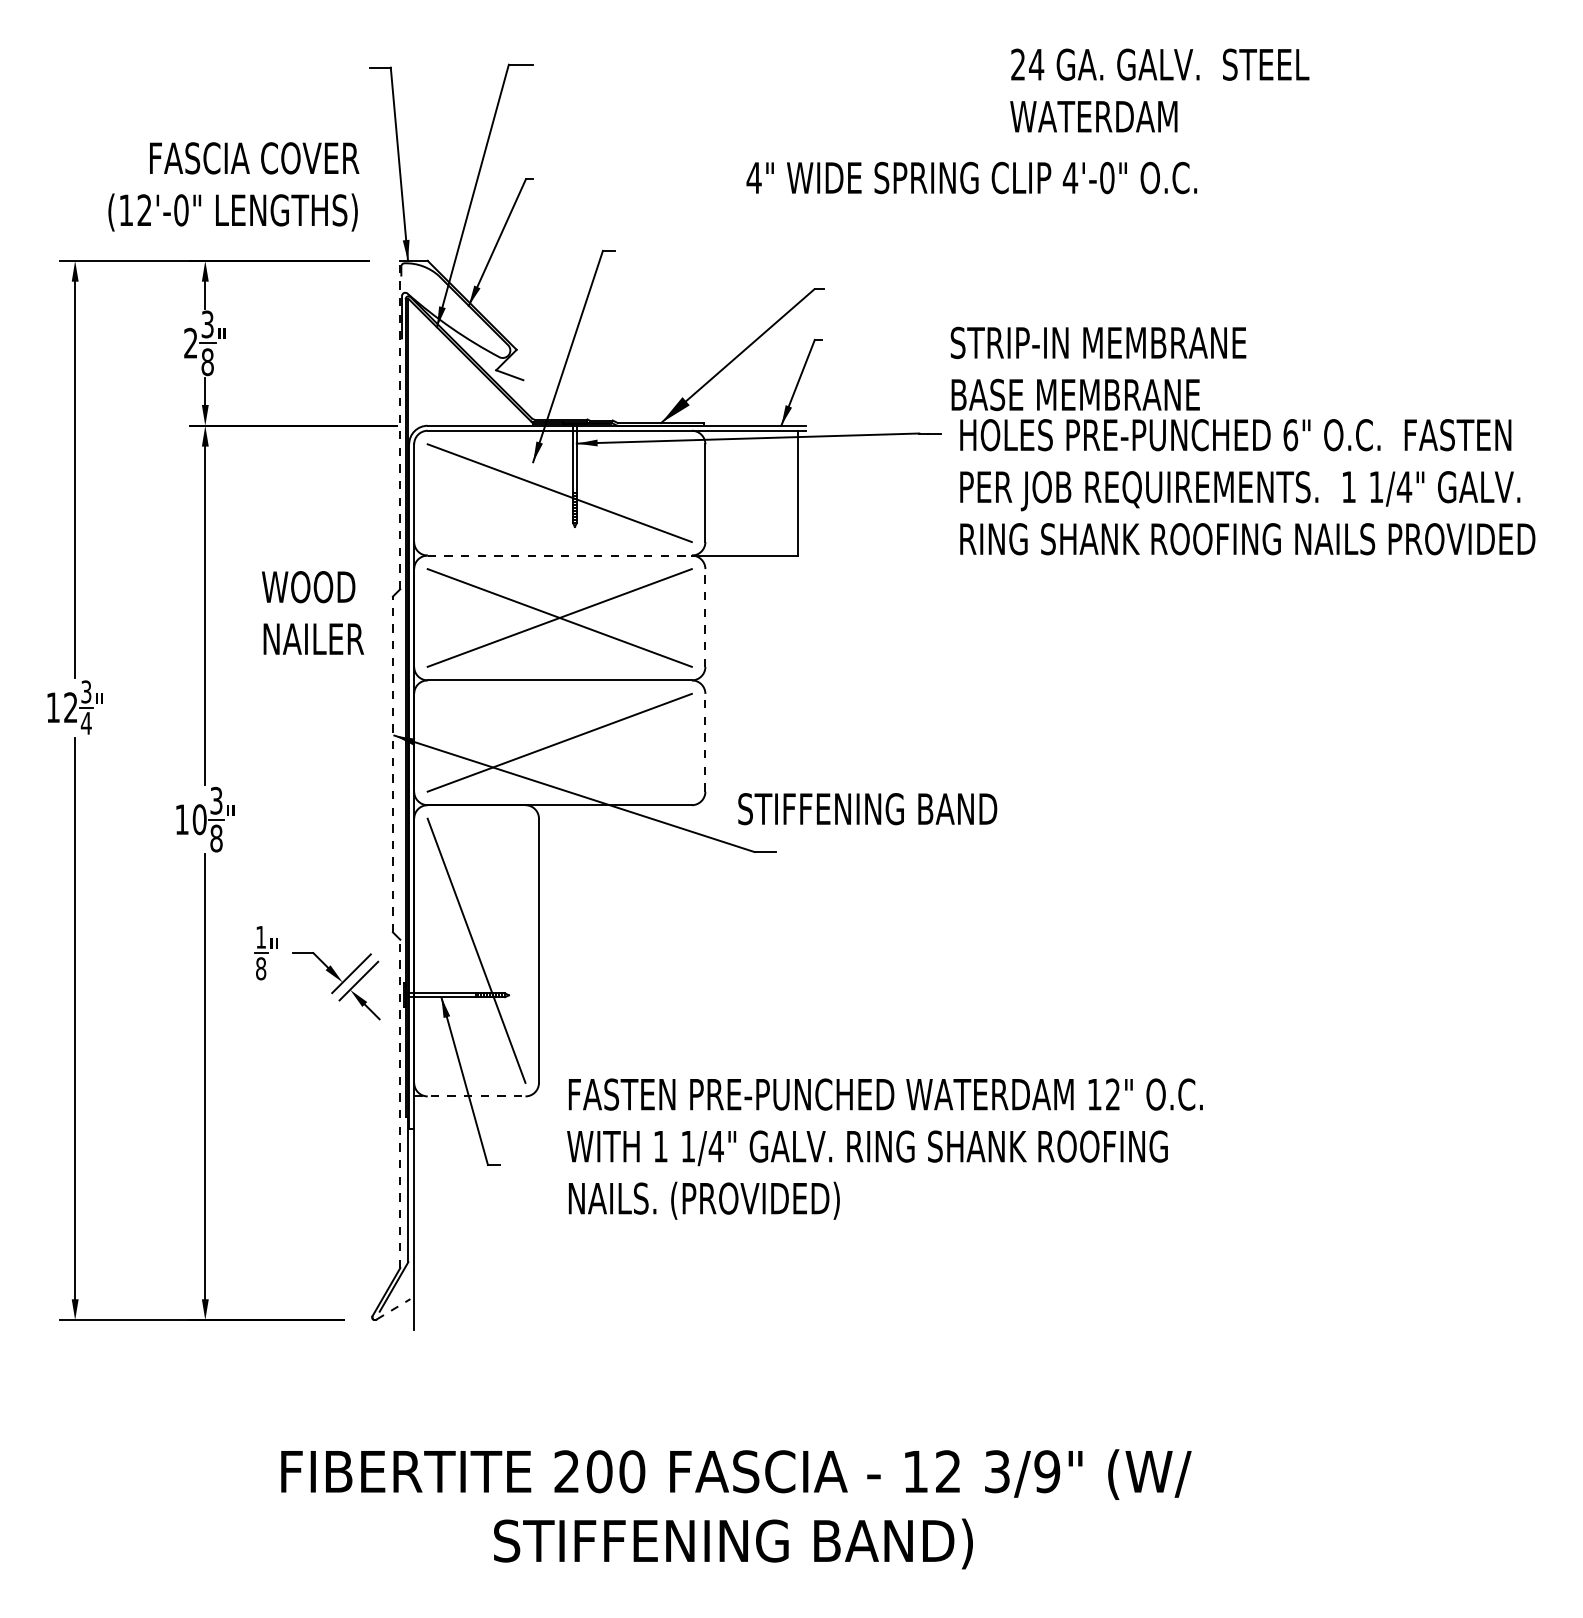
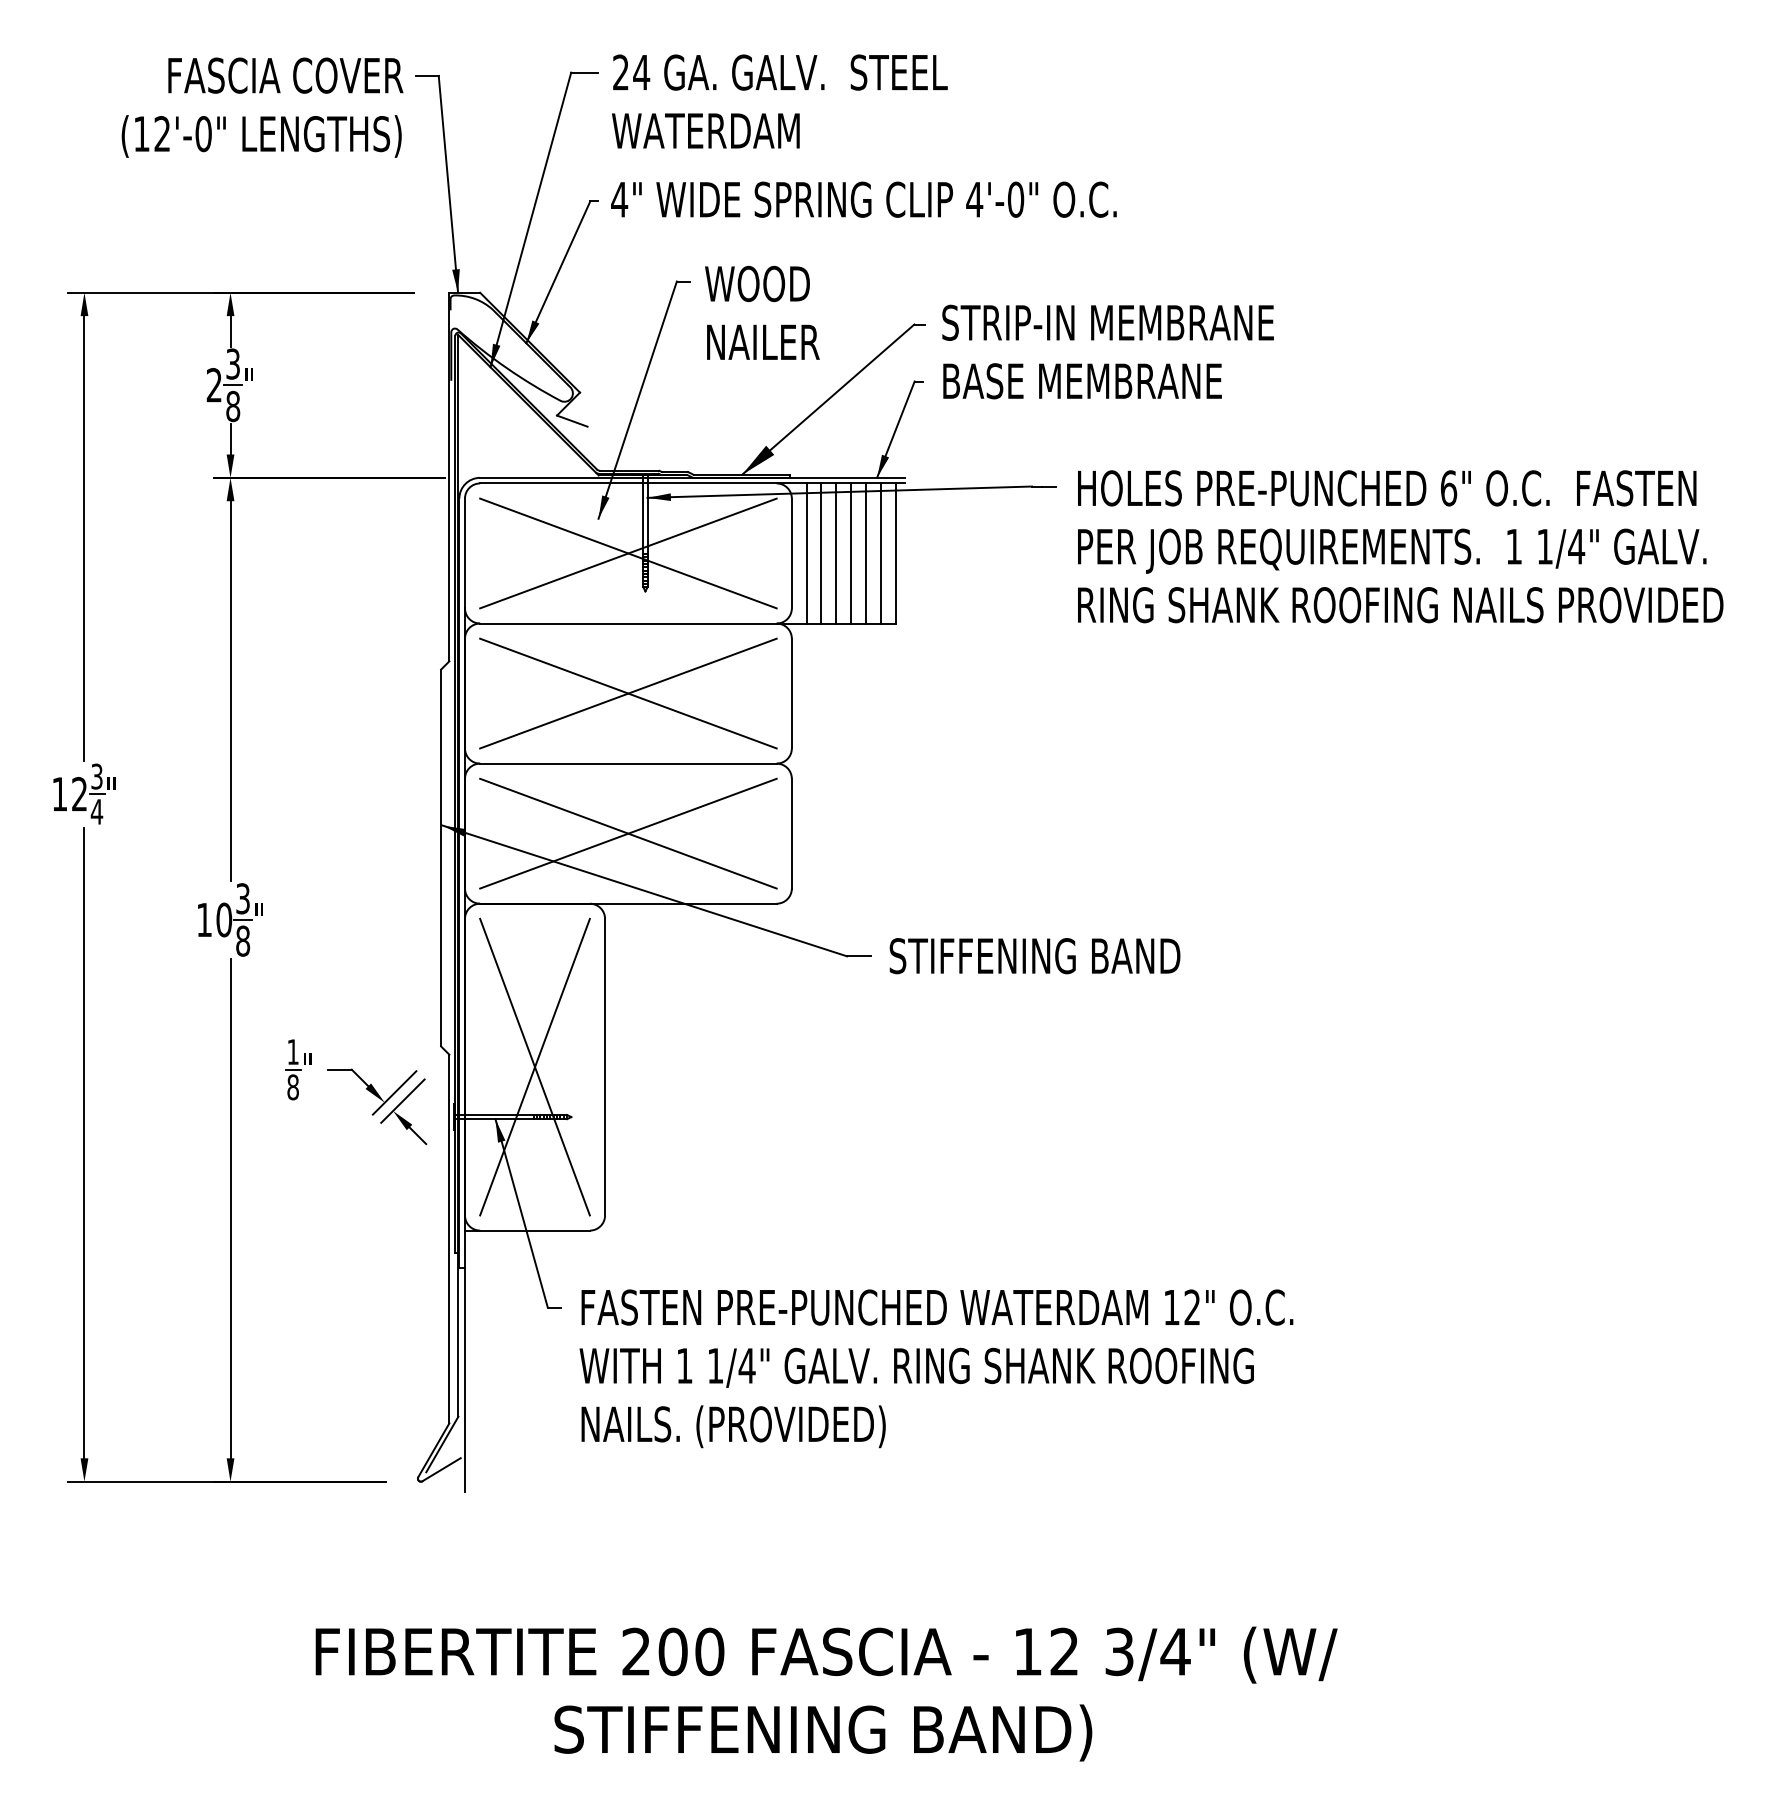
text: (1159, 90) -> (779, 101), moved
text: (971, 177) -> (863, 199), moved
text: (233, 186) -> (262, 107), moved
text: (1097, 368) -> (1107, 351), moved
line: (400, 424) -> (449, 476), dashed -> solid
line: (559, 493) -> (628, 553), added
line: (718, 493) -> (806, 553), added
line: (731, 493) -> (821, 553), added
line: (745, 493) -> (836, 553), added
line: (758, 493) -> (851, 553), added
line: (771, 493) -> (865, 553), added
line: (784, 493) -> (880, 553), added
line: (559, 555) -> (628, 623), dashed -> solid
text: (313, 612) -> (762, 312), moved
line: (705, 617) -> (791, 693), dashed -> solid
line: (559, 742) -> (628, 833), added
line: (705, 742) -> (791, 833), dashed -> solid
line: (393, 764) -> (441, 857), dashed -> solid
text: (867, 809) -> (1034, 956), moved
line: (476, 950) -> (534, 1066), added
line: (469, 1096) -> (527, 1230), dashed -> solid
line: (400, 1103) -> (449, 1238), dashed -> solid
text: (885, 1148) -> (936, 1368), moved
line: (394, 1309) -> (442, 1469), dashed -> solid
text: (1047, 1471) -> (1175, 1651), 3/9" -> 3/4"

